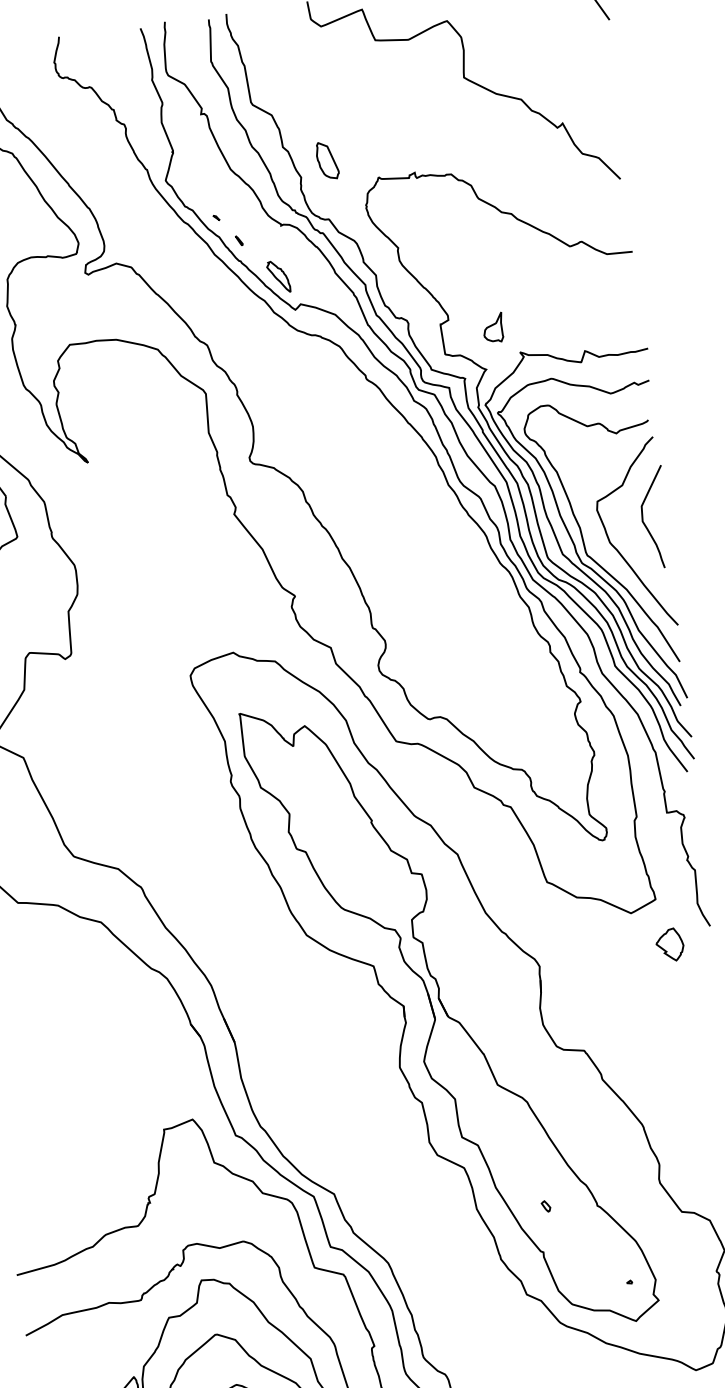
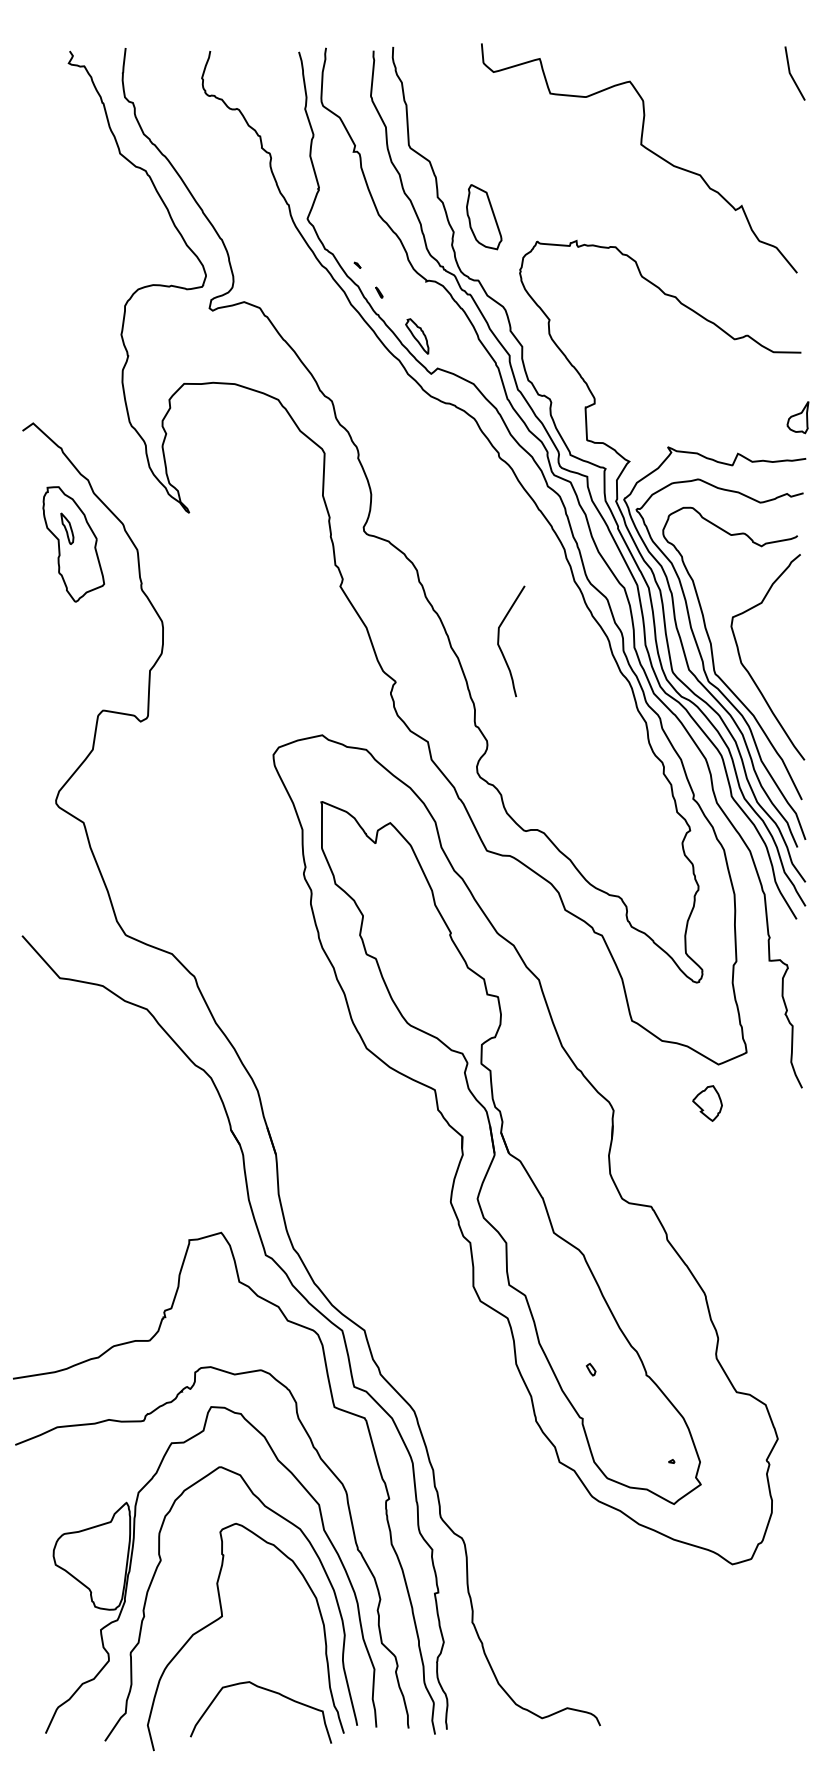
part: (326, 160) -> (483, 217), size x1.6
part: (492, 327) -> (797, 417), moved
curve: (643, 518) -> (499, 641), moved
part: (669, 945) -> (707, 1103), moved

